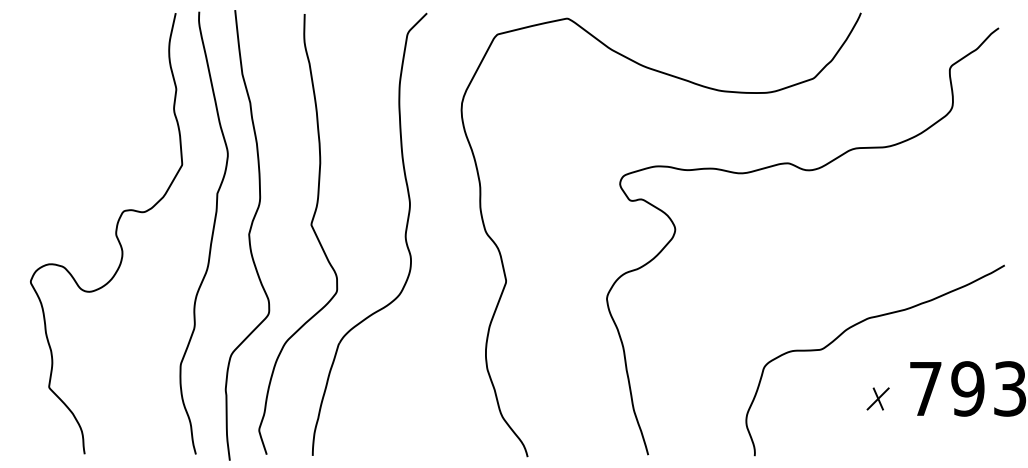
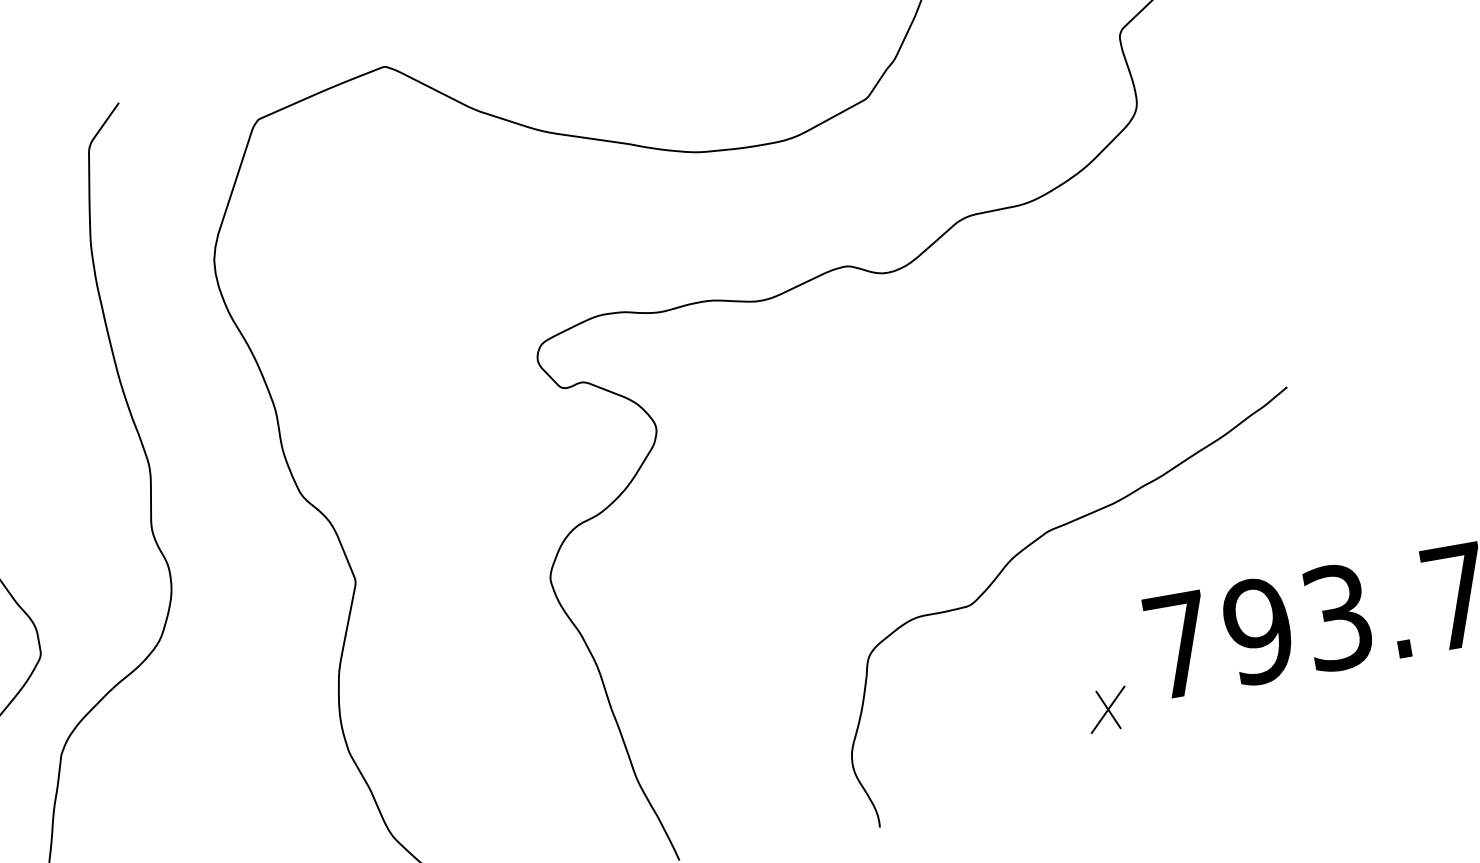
part: (877, 398) -> (1106, 709), moved

